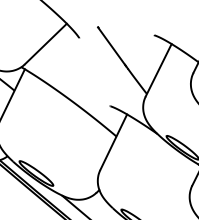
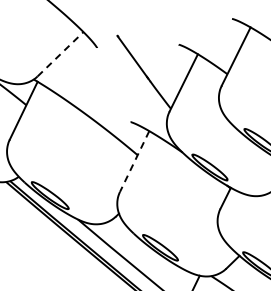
line: (45, 44) -> (60, 54), solid -> dashed
line: (113, 142) -> (134, 161), solid -> dashed

